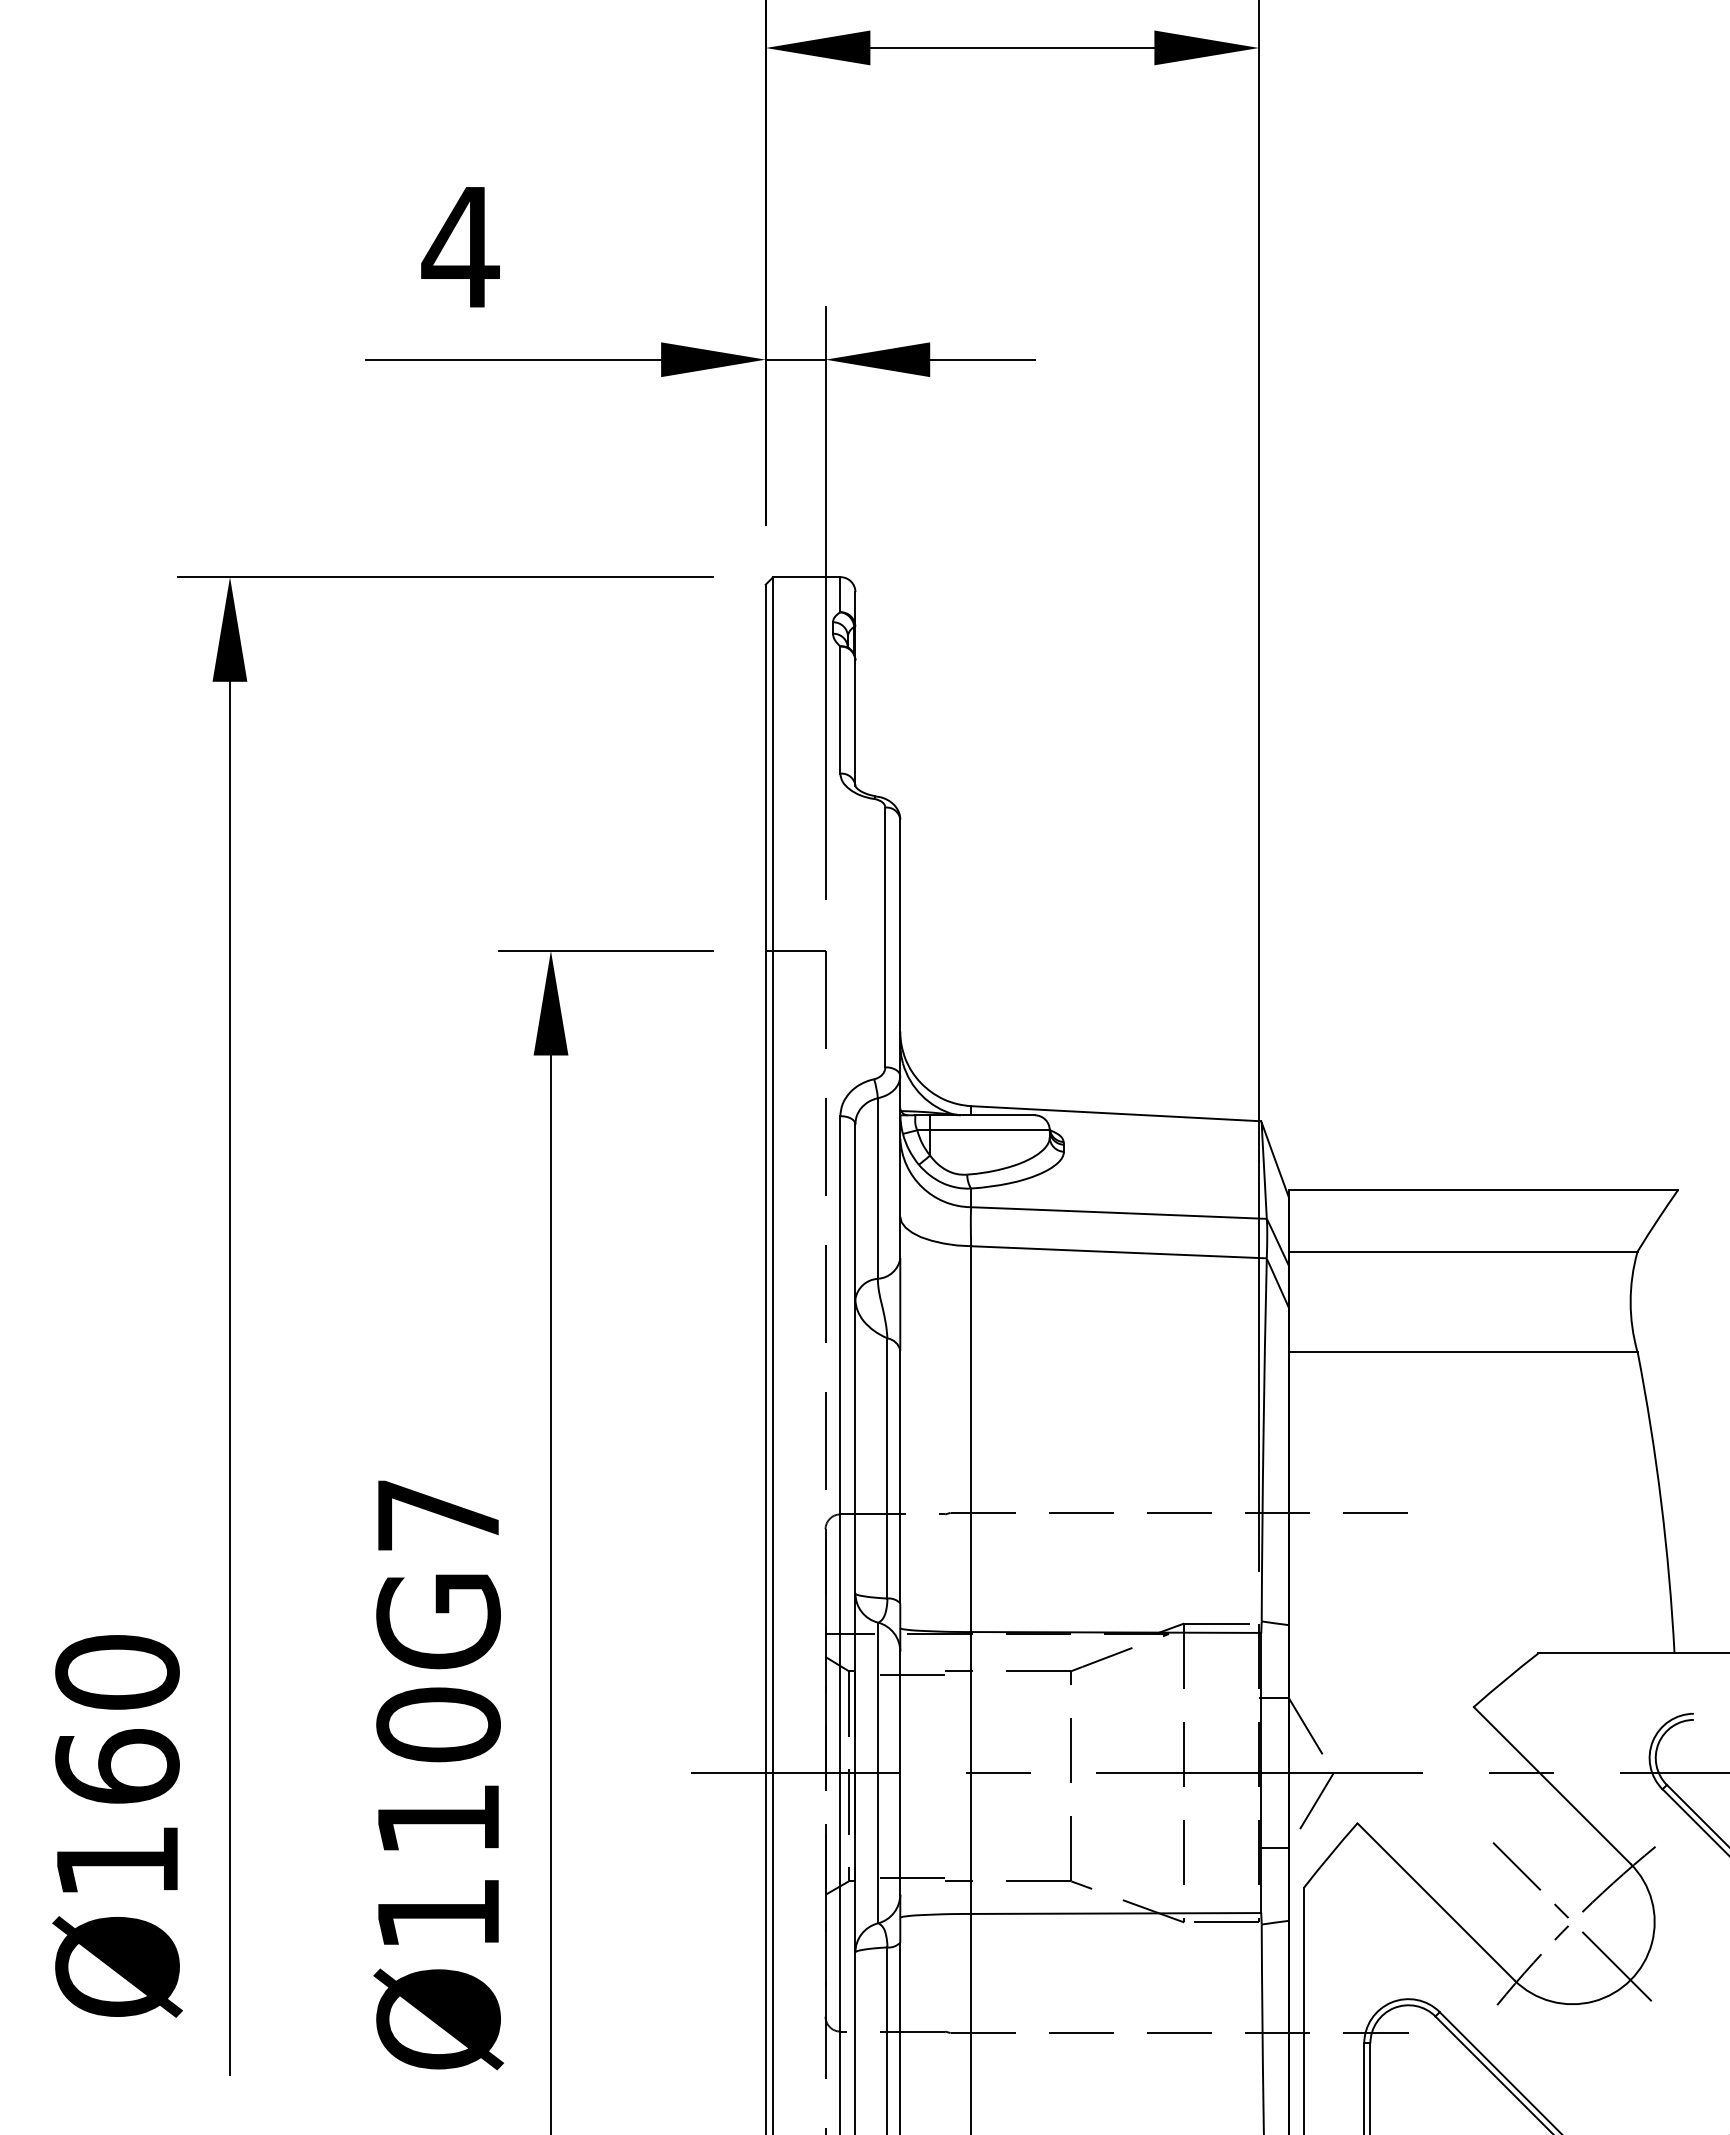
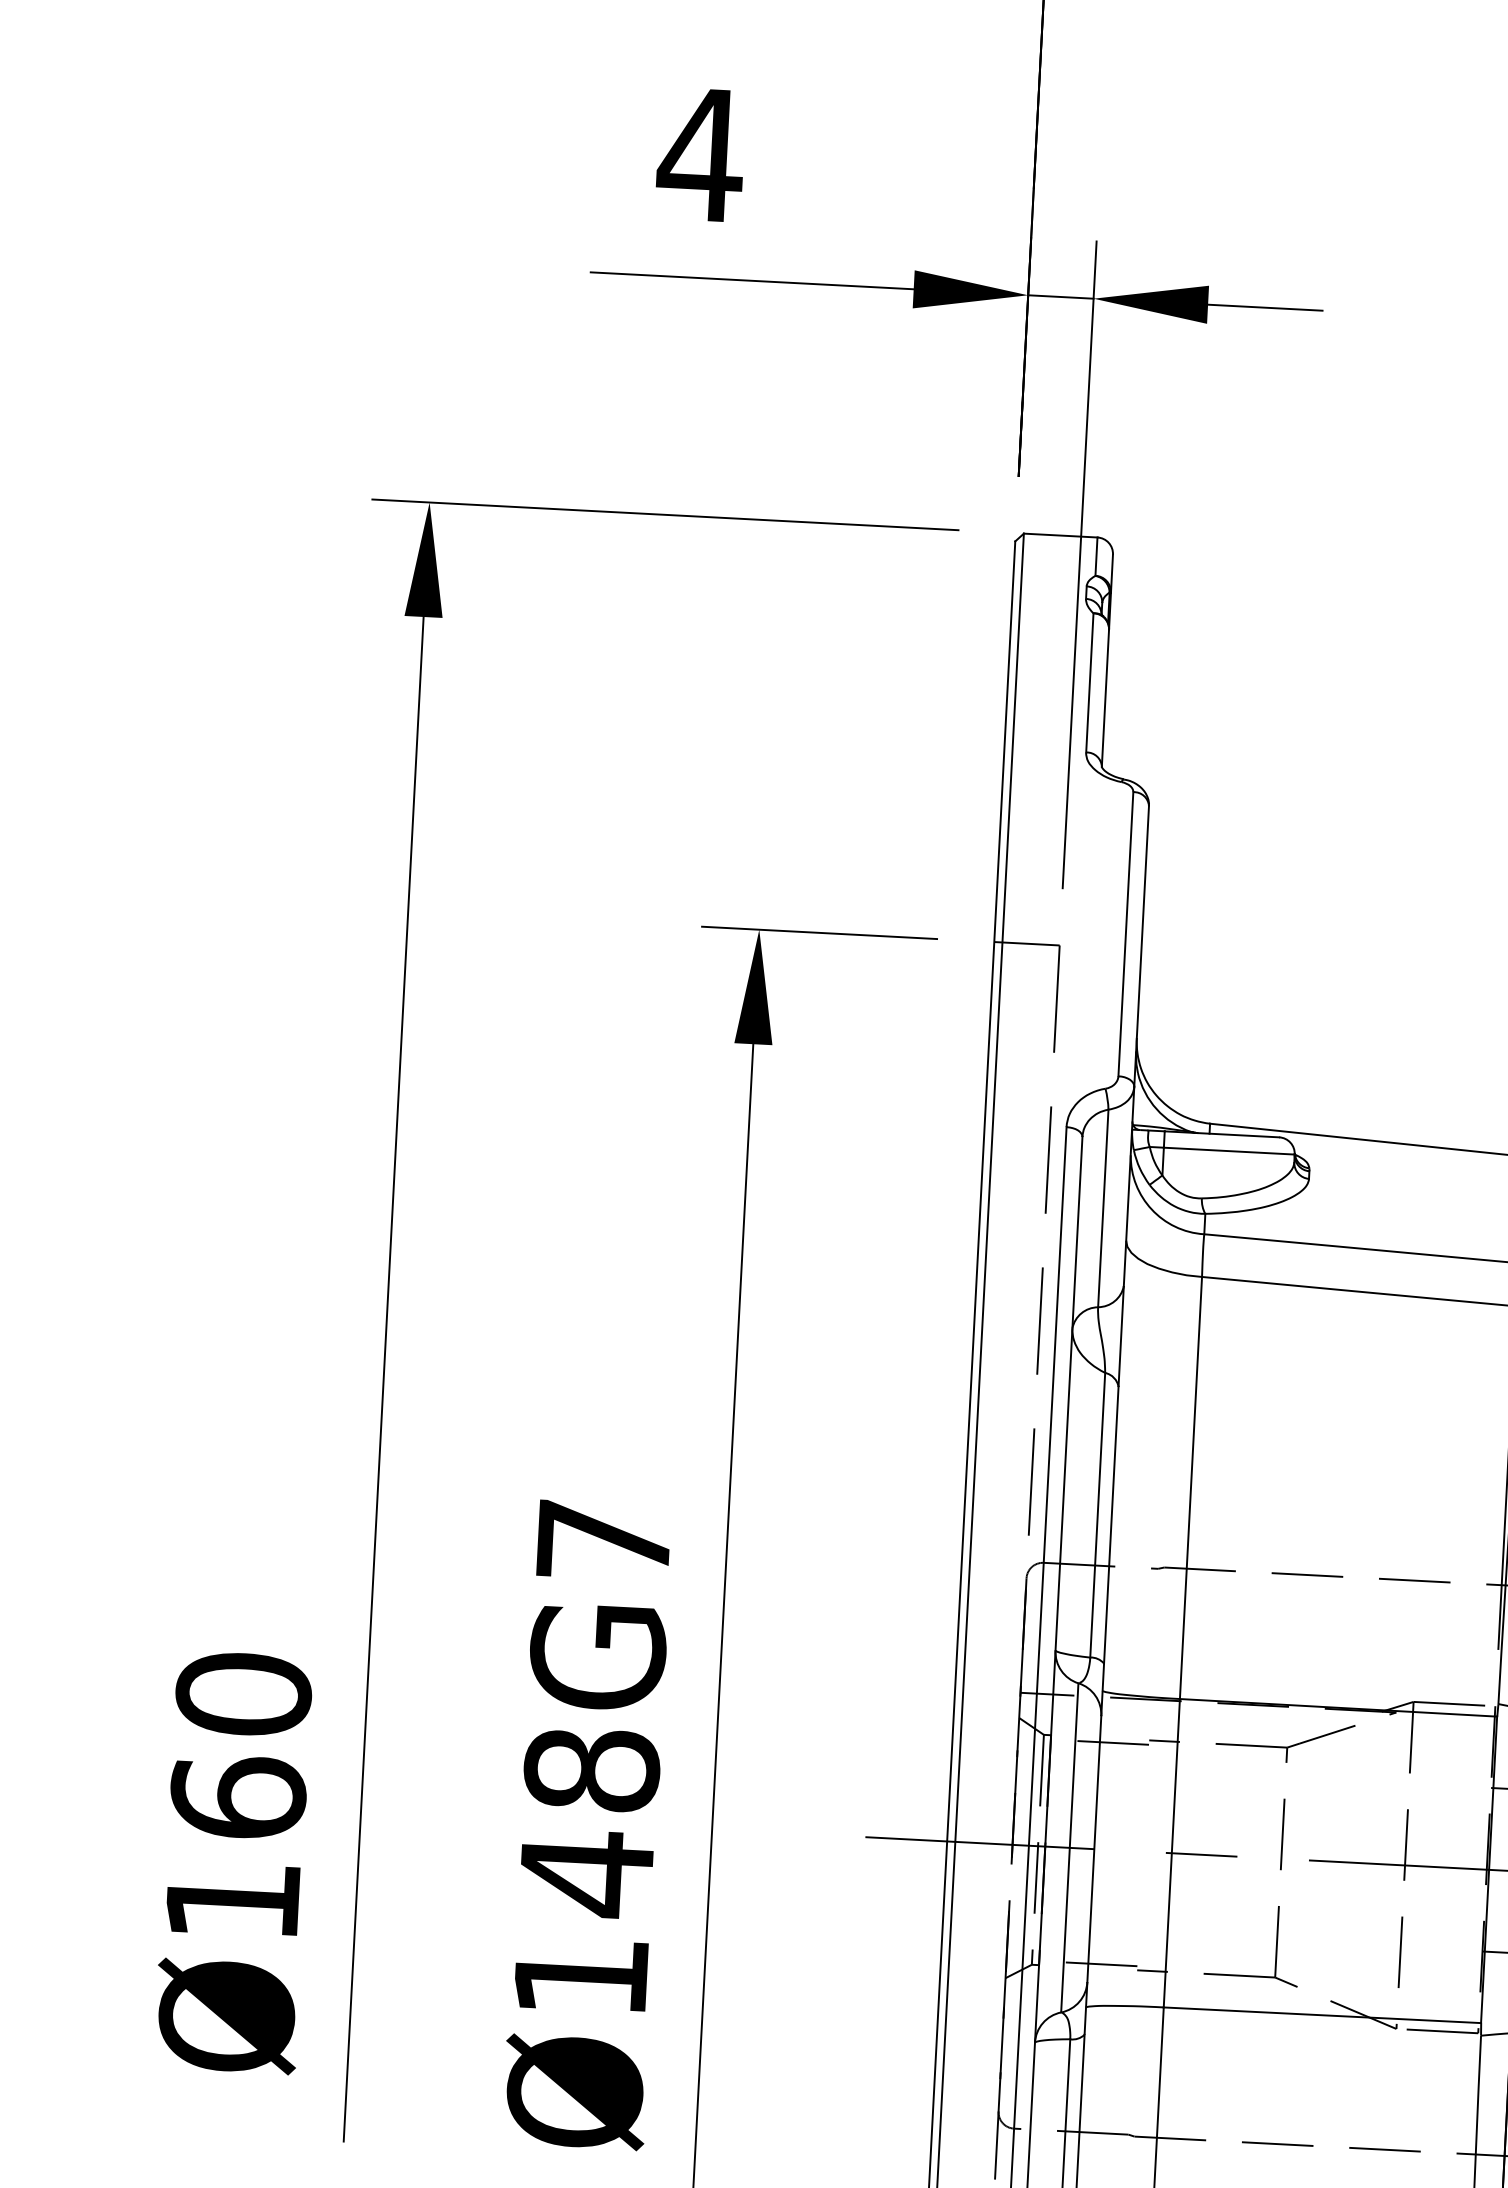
text: (438, 1773) -> (589, 1823), Ø110G7 -> Ø148G7

